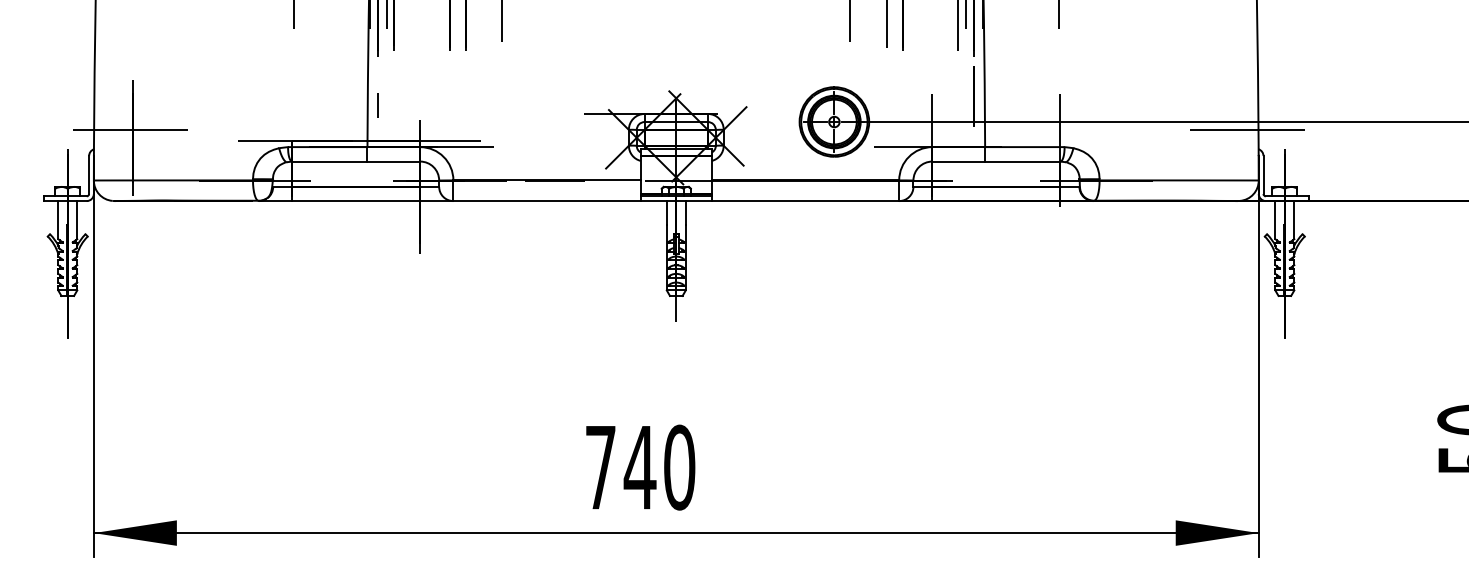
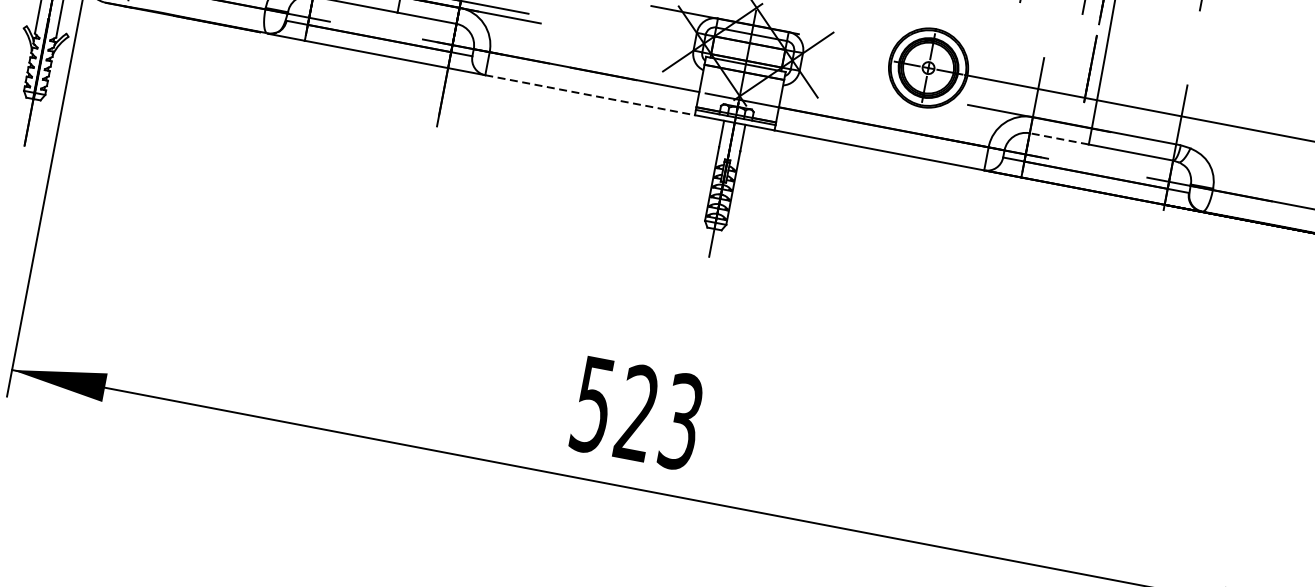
line: (958, 161) -> (1059, 138), solid -> dashed
line: (547, 201) -> (590, 95), solid -> dashed
text: (640, 467) -> (637, 413), 740 -> 523

